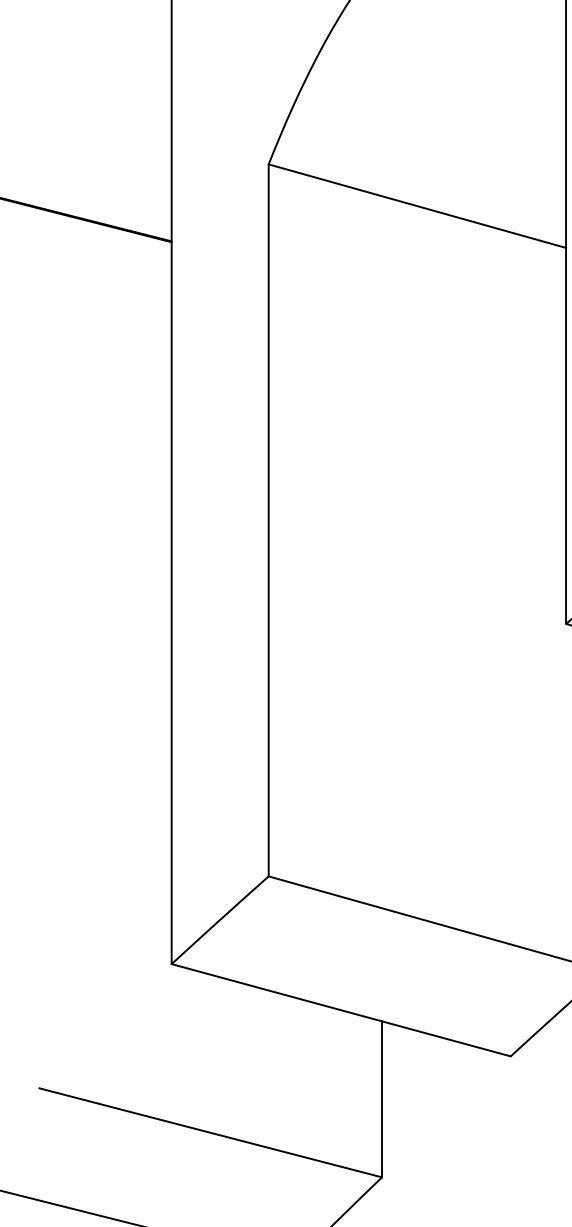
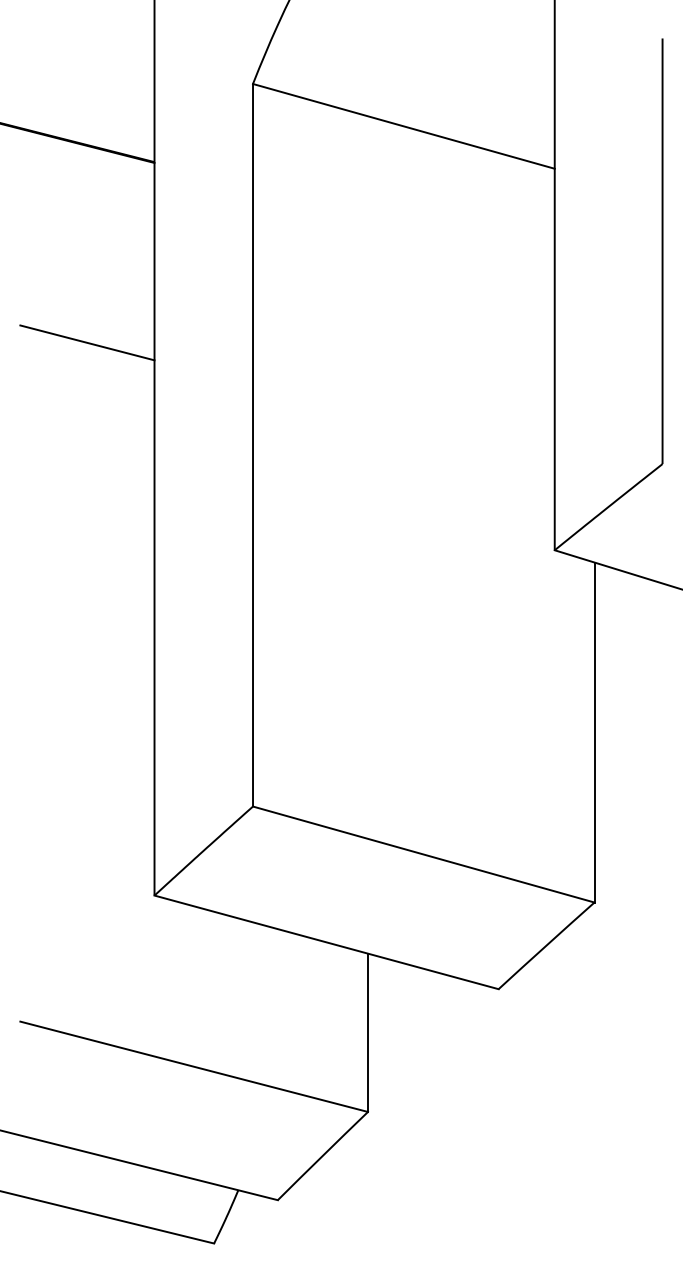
line: (105, 419) -> (87, 342), added

